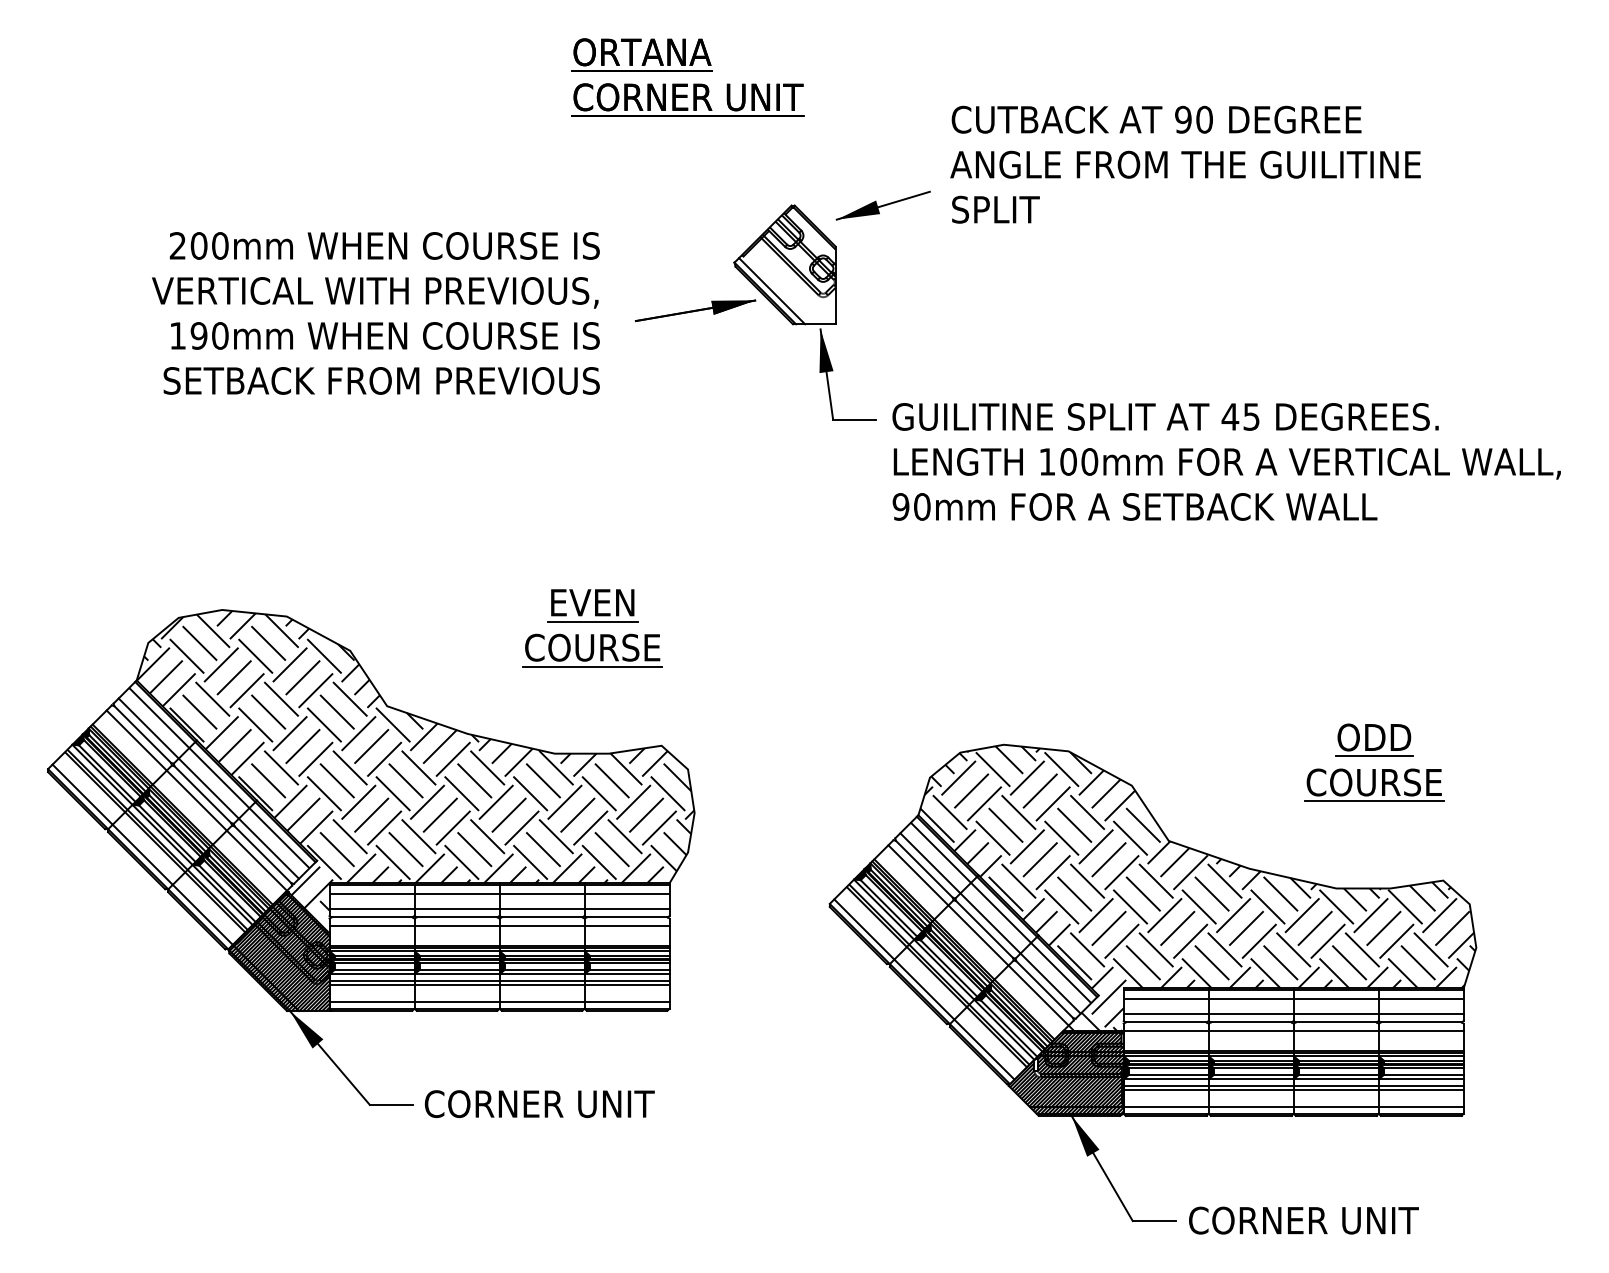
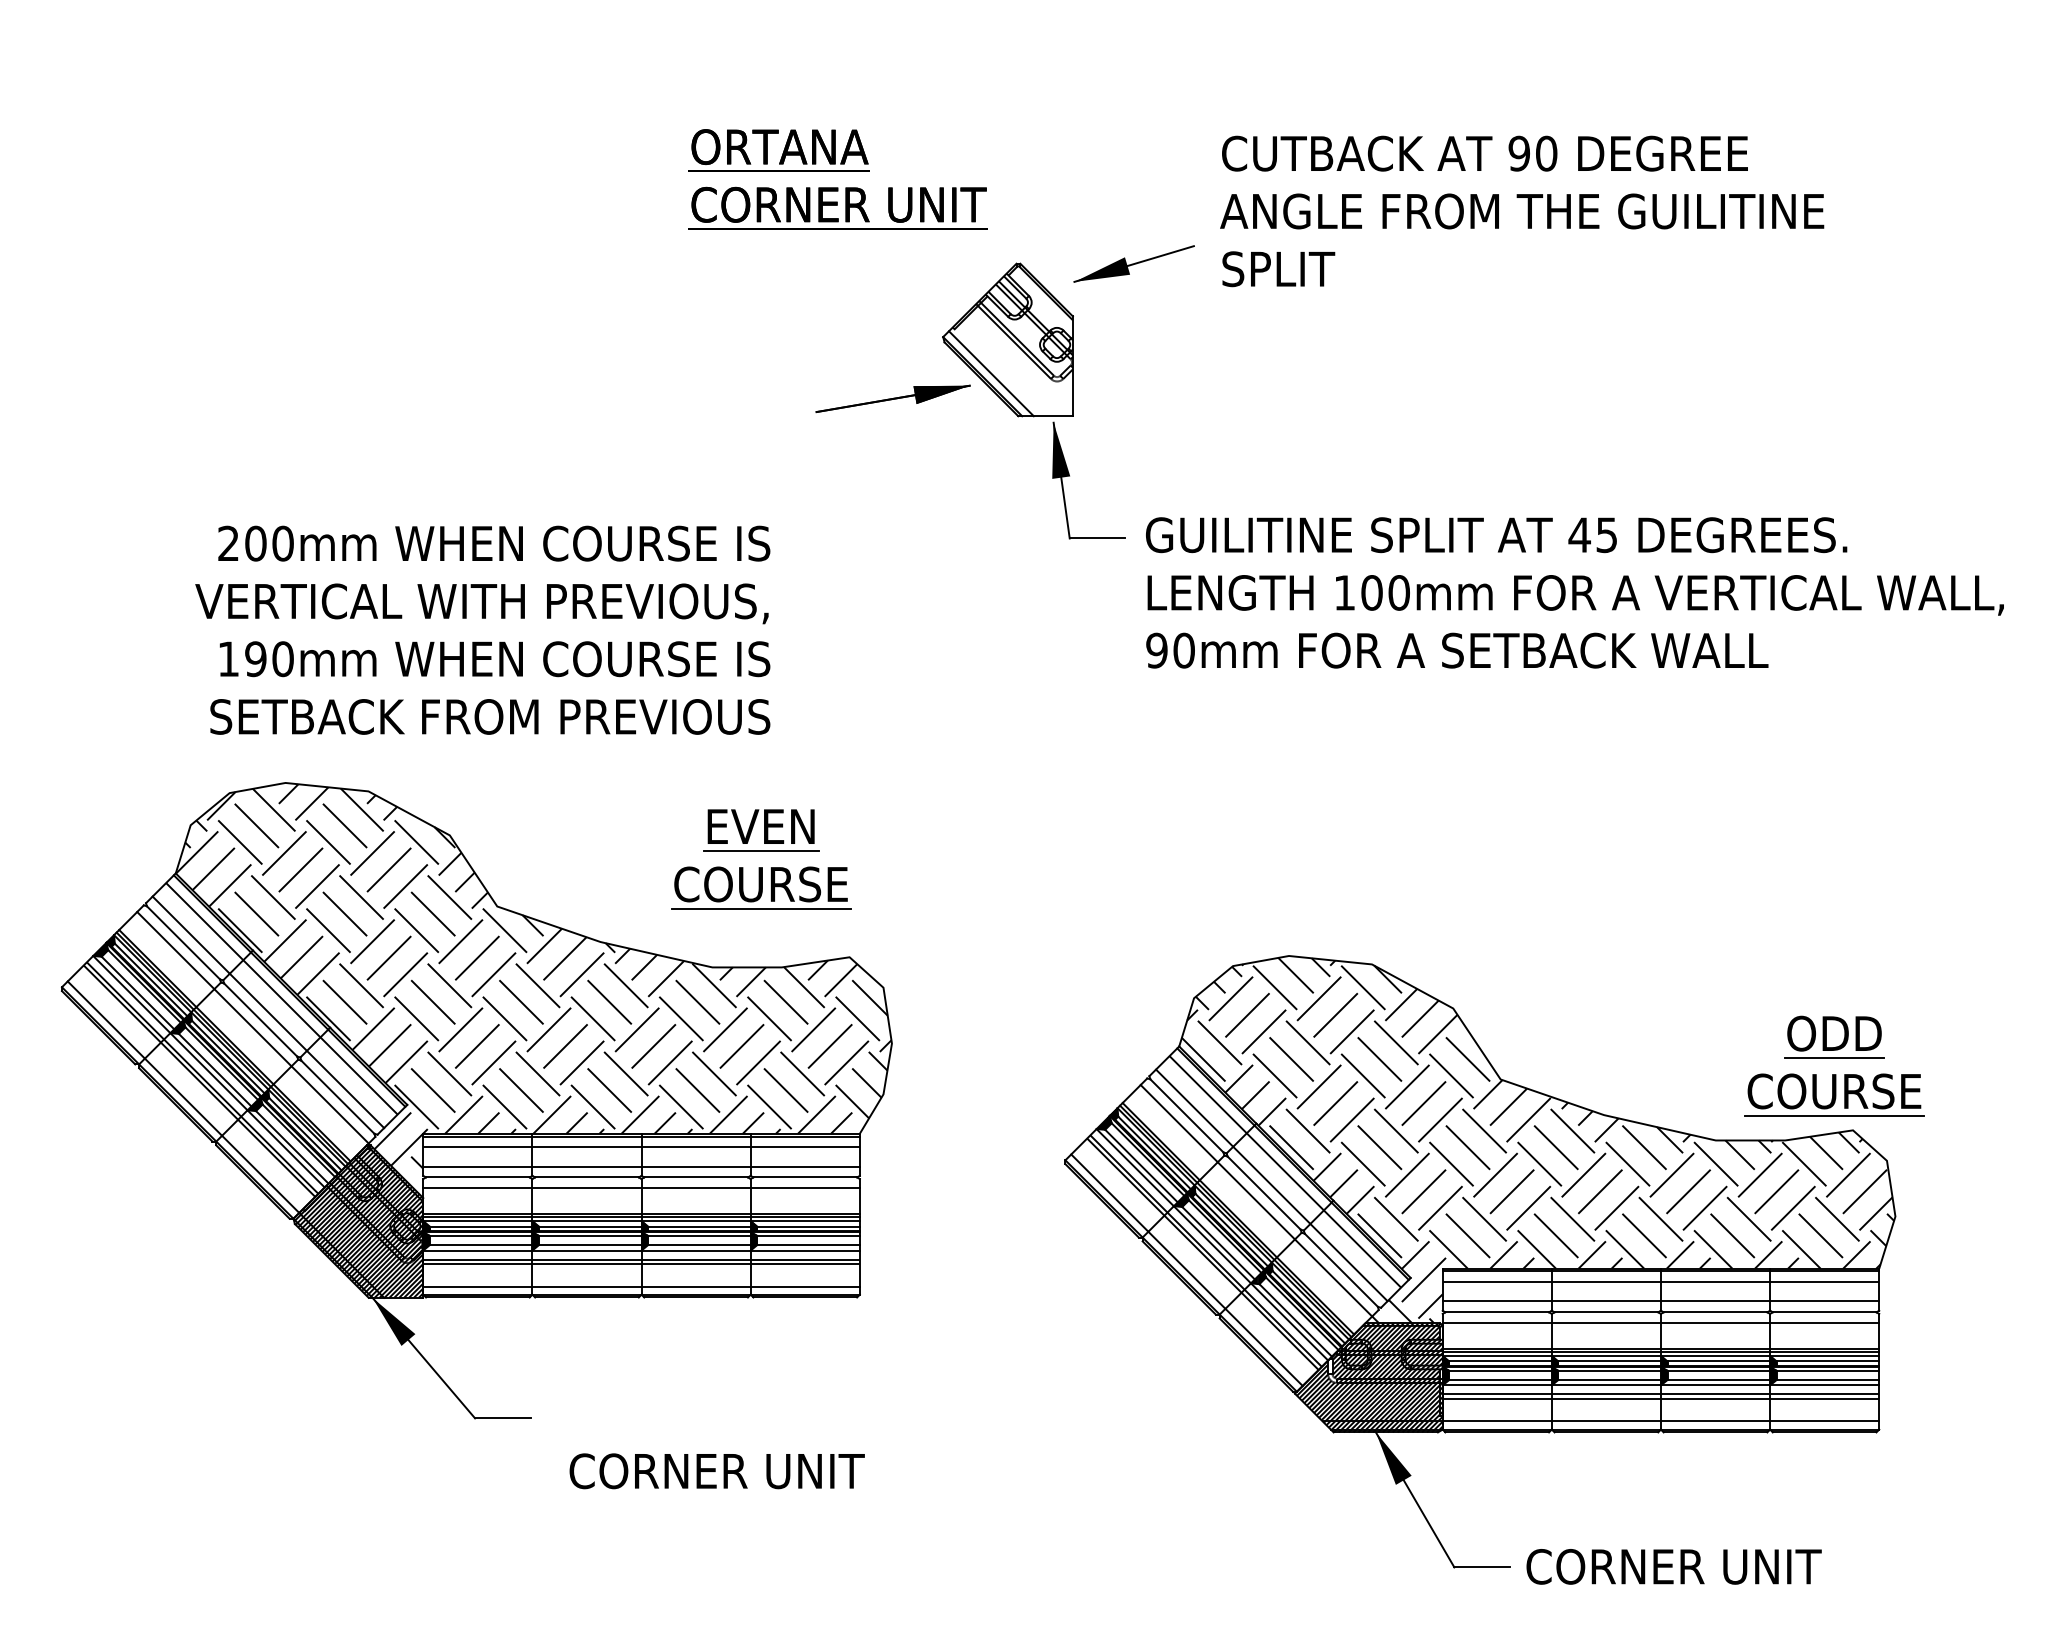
part: (687, 71) -> (837, 171), moved
text: (375, 312) -> (482, 629), moved
part: (593, 622) -> (761, 851), moved
part: (1374, 756) -> (1834, 1058), moved
text: (539, 1104) -> (716, 1471), moved

